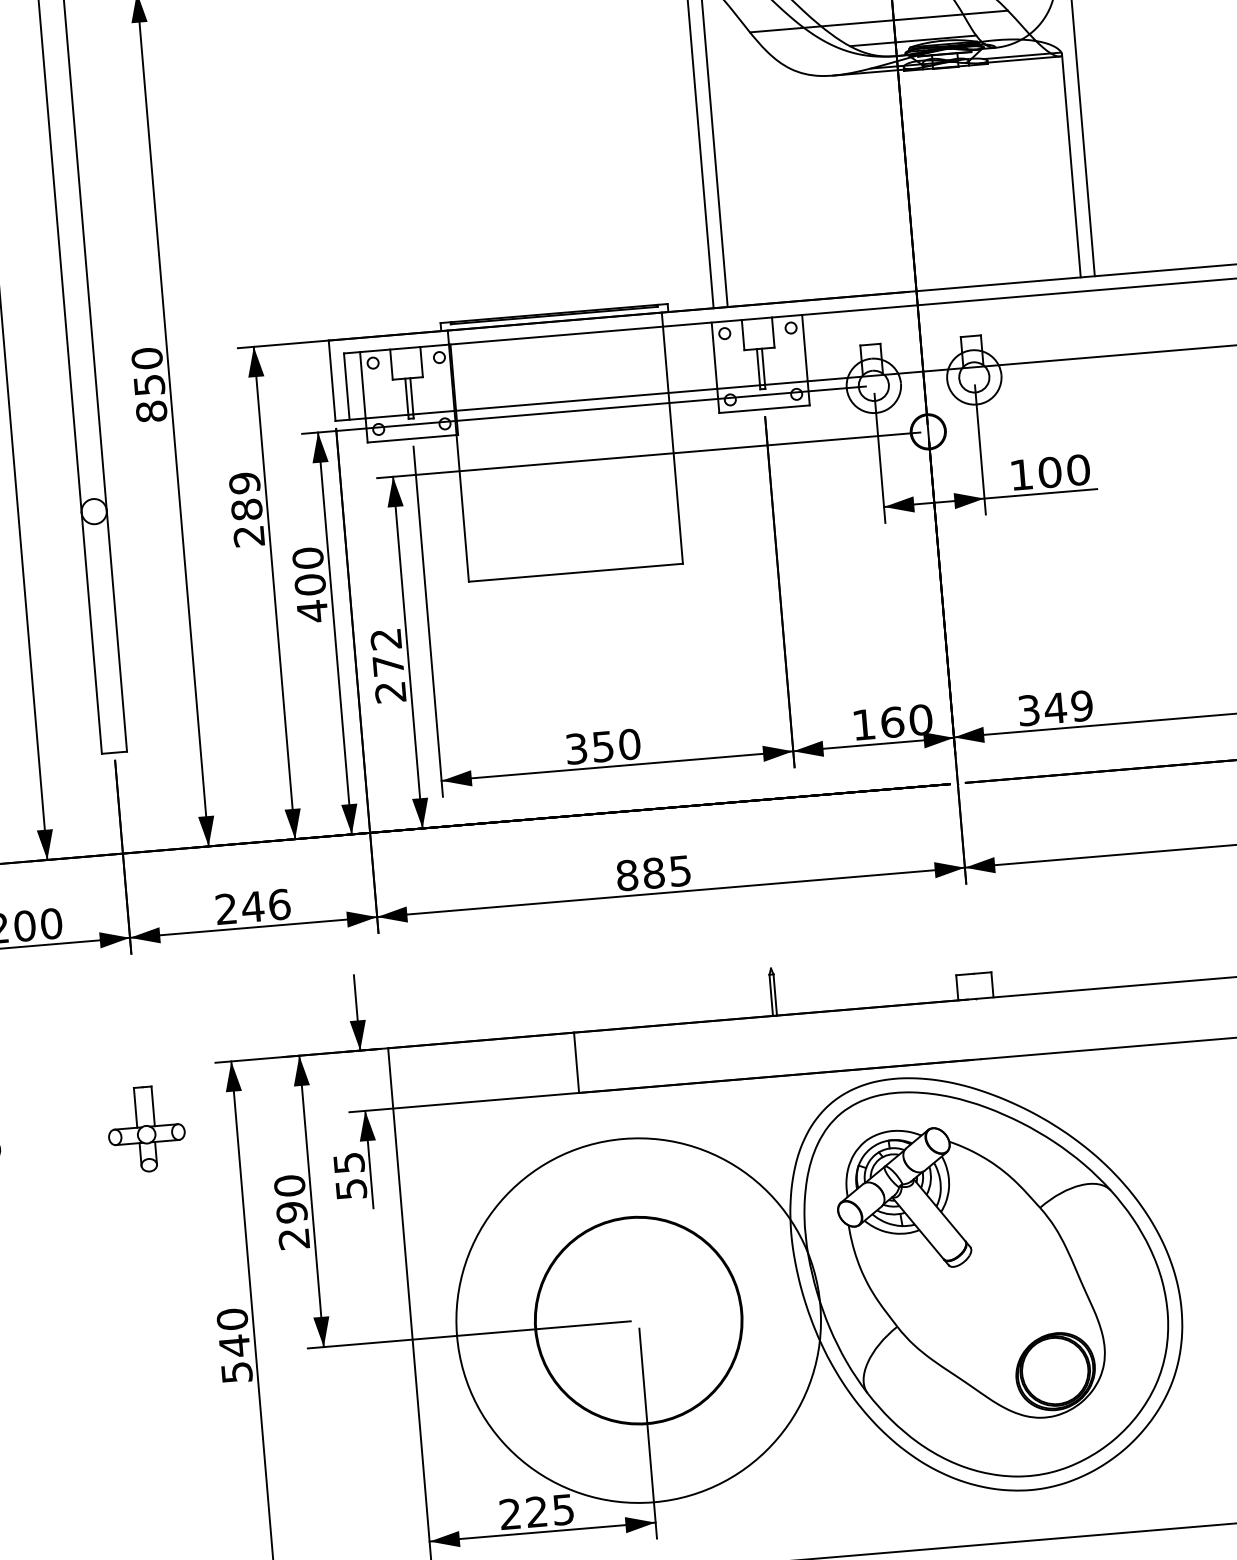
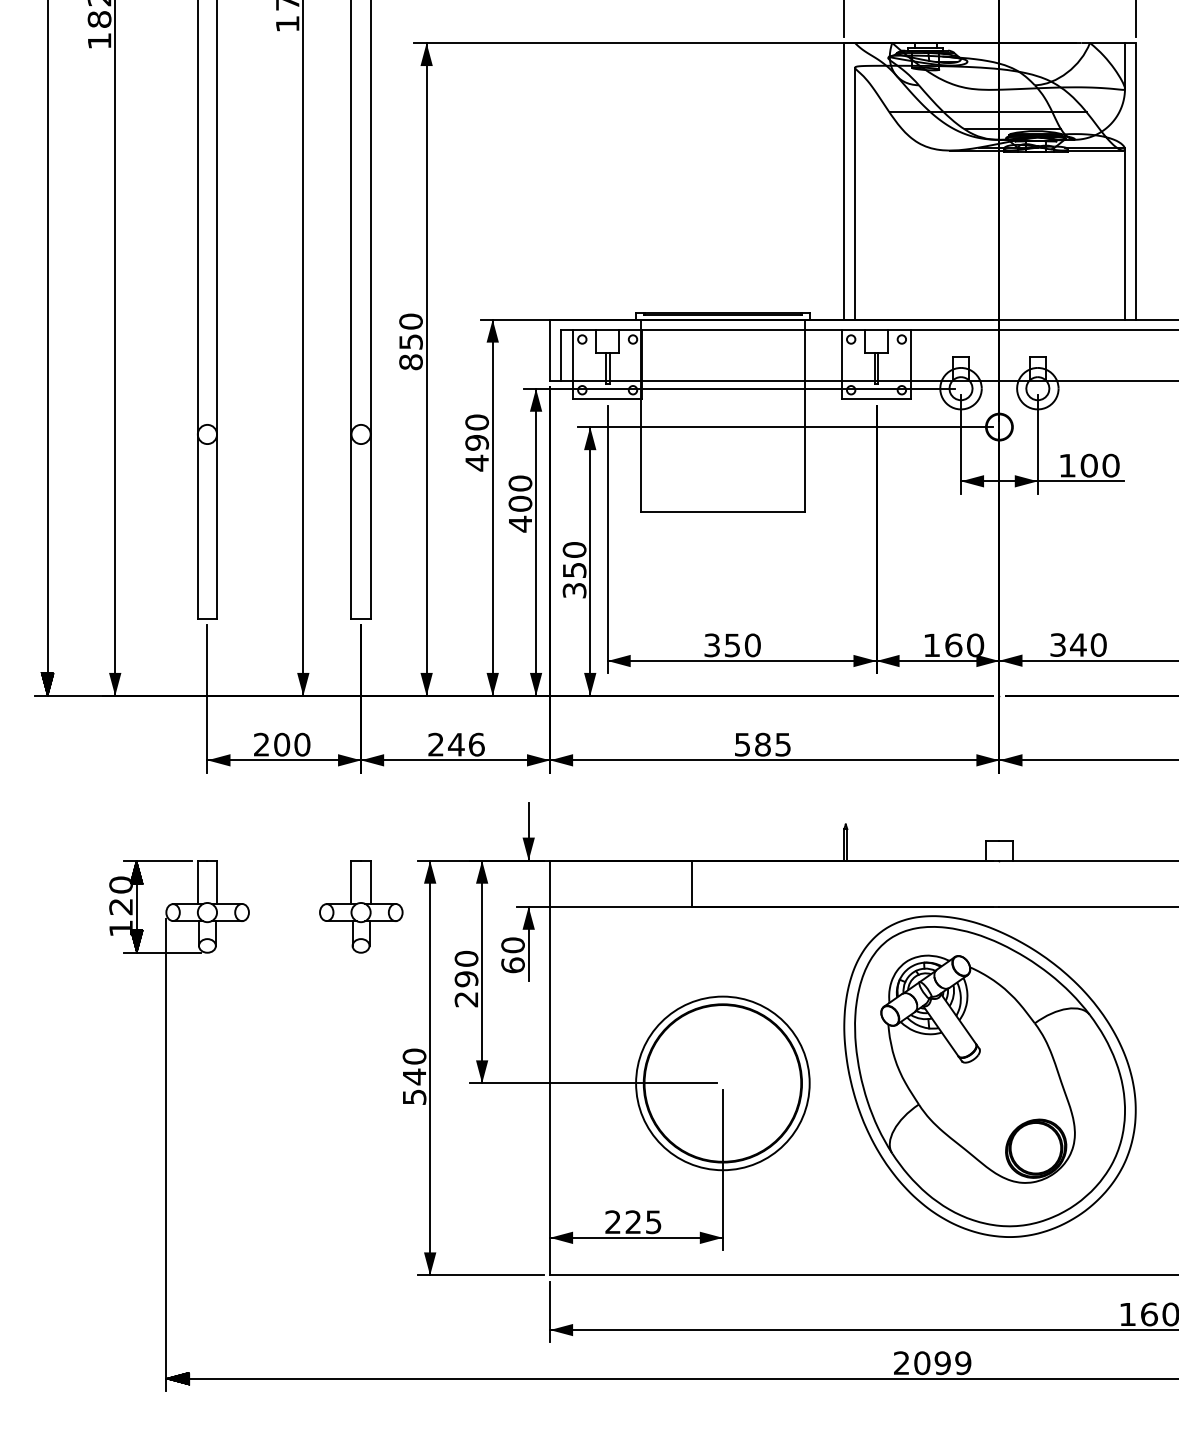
text: (247, 509) -> (477, 442), 289 -> 490
text: (388, 666) -> (574, 570), 272 -> 350
text: (1081, 705) -> (1098, 644), 349 -> 340
text: (627, 875) -> (742, 744), 885 -> 585
part: (146, 1128) -> (361, 906), size x1.43
text: (349, 1176) -> (512, 955), 55 -> 60
circle: (638, 1320) -> (722, 1083), size x0.62

